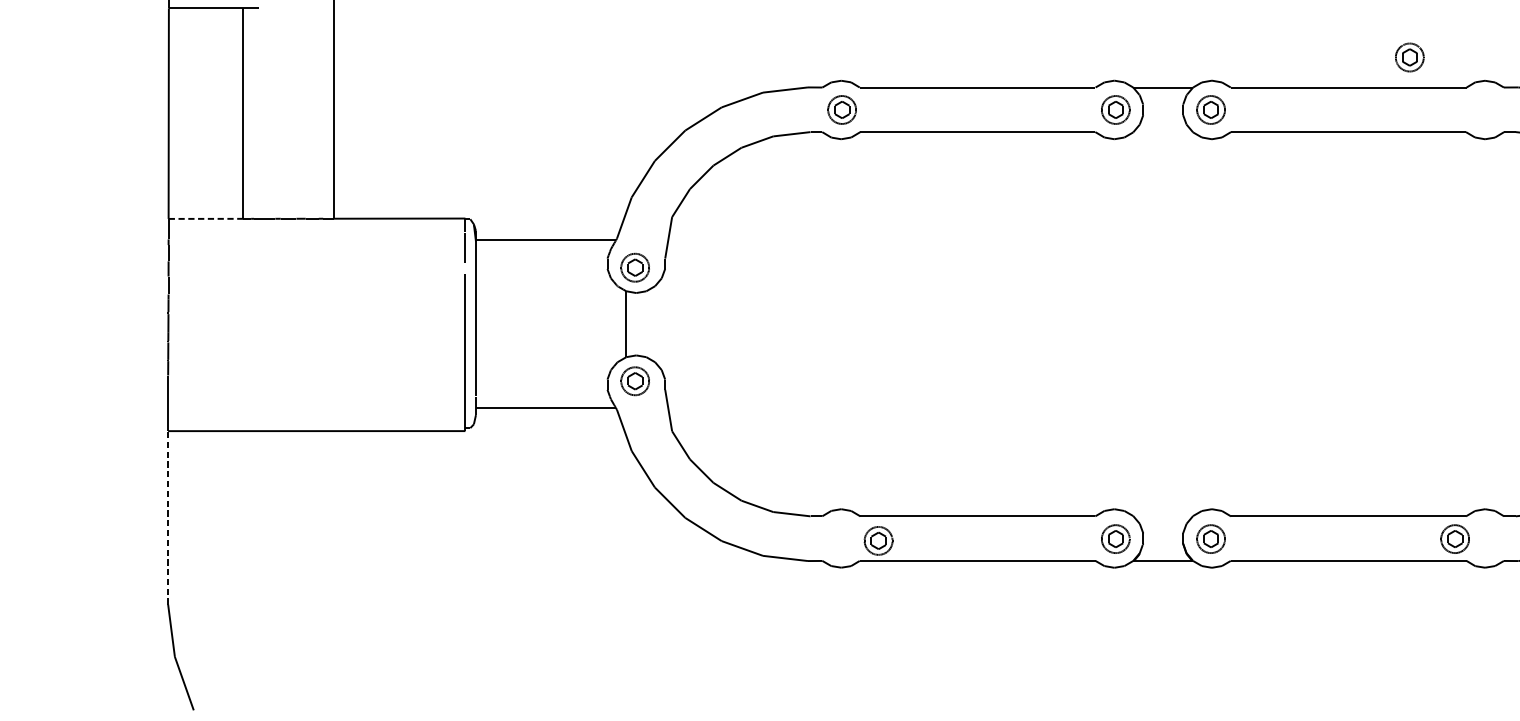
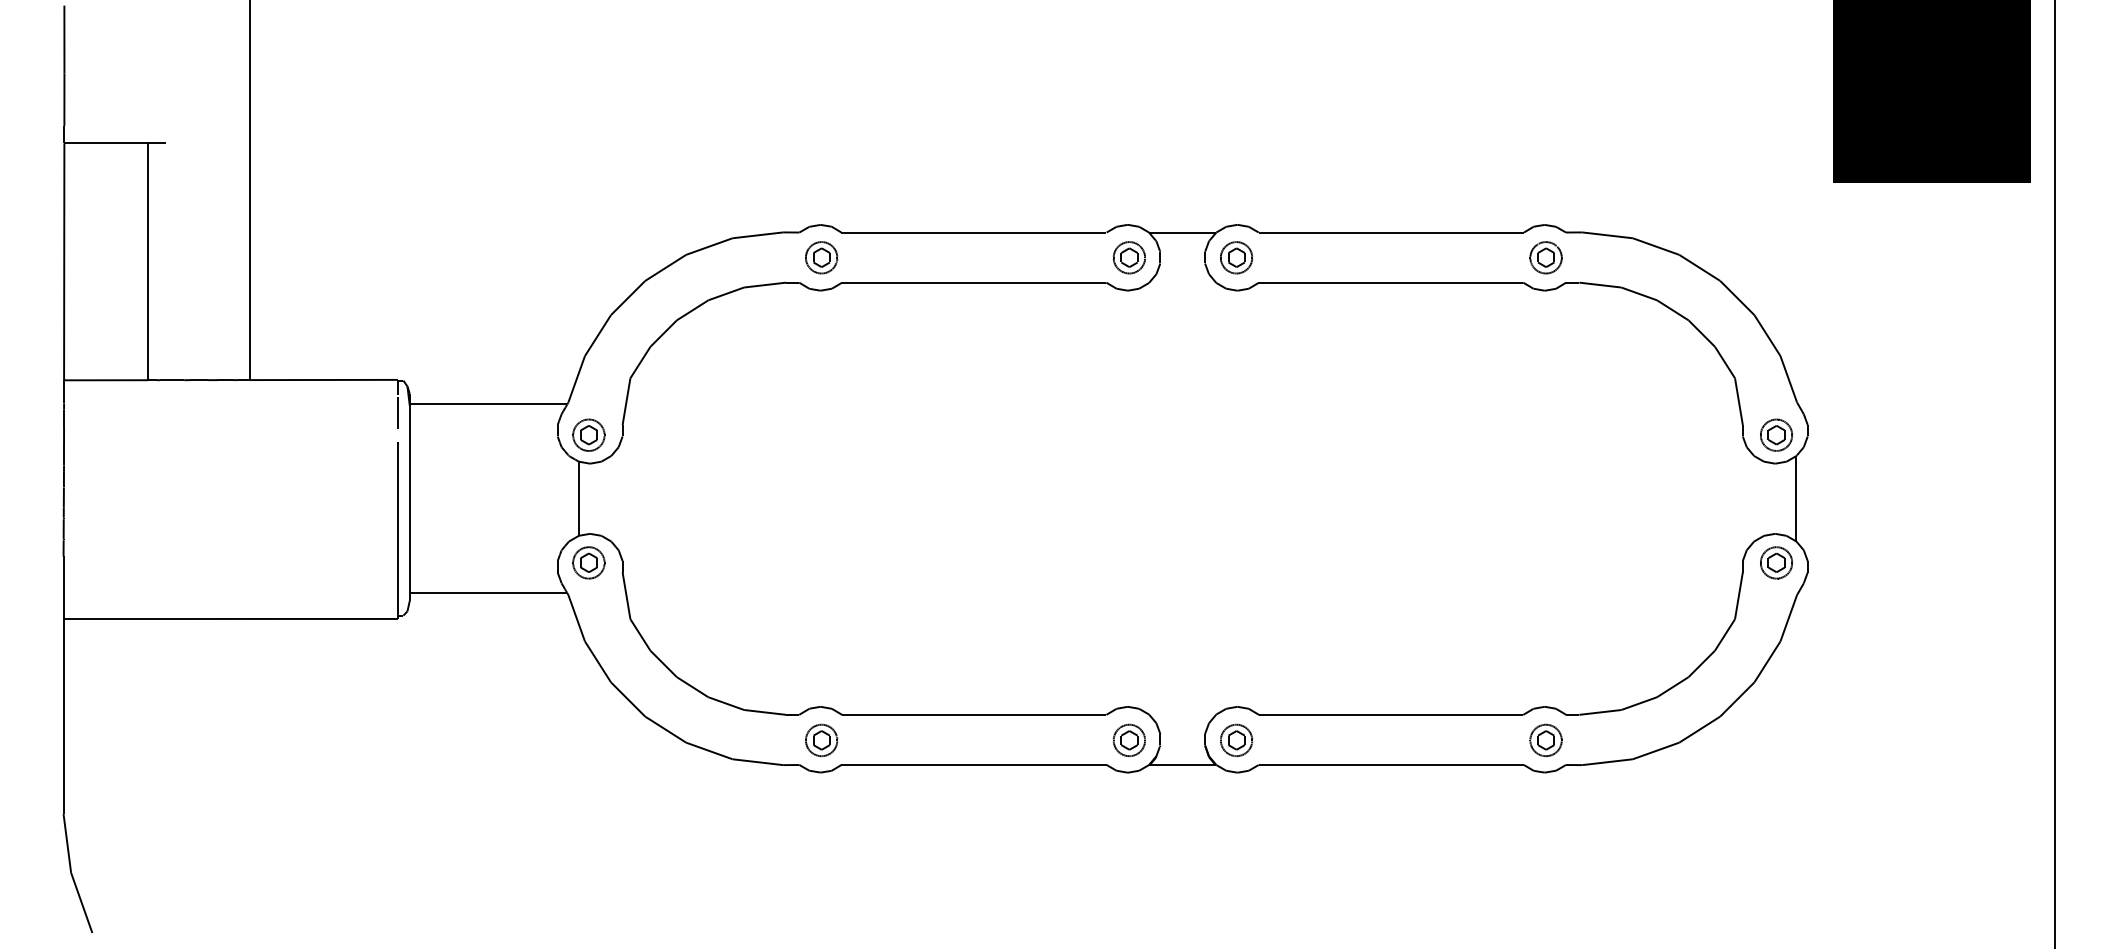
part: (1409, 57) -> (1545, 257), moved
line: (205, 219) -> (105, 380), dashed -> solid
line: (168, 517) -> (63, 716), dashed -> solid
part: (1454, 538) -> (1545, 739), moved
part: (878, 540) -> (821, 739), moved

